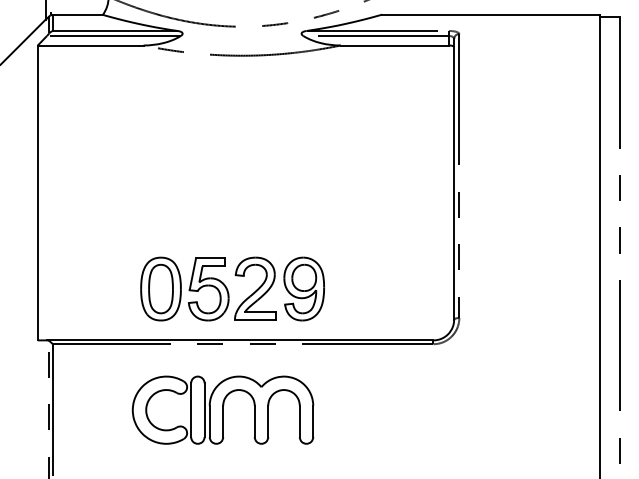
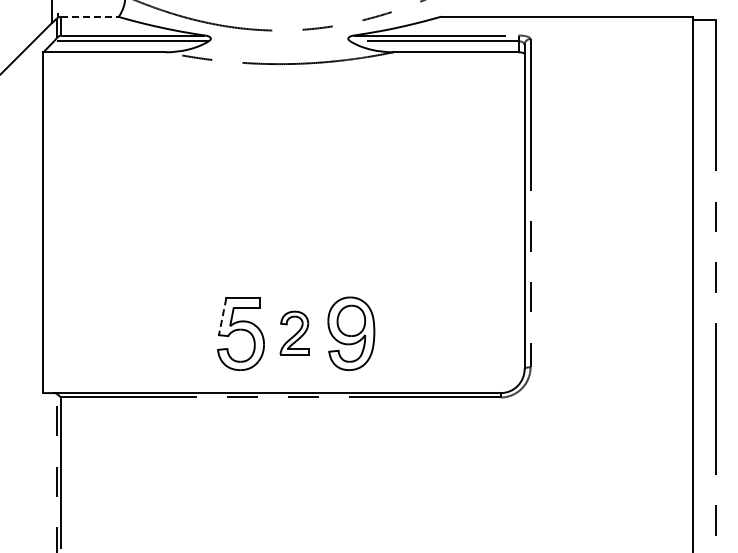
line: (77, 14) -> (89, 16), solid -> dashed
line: (192, 274) -> (222, 317), solid -> dashed
part: (255, 287) -> (294, 332), size x0.6
part: (160, 288) -> (185, 333), removed
part: (223, 409) -> (257, 473), removed

